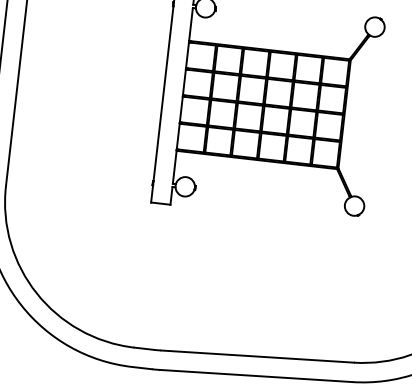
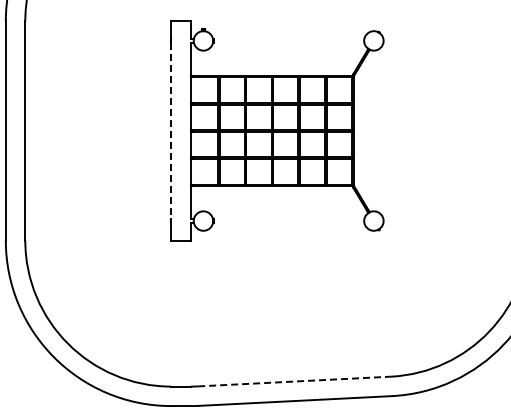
line: (163, 94) -> (171, 131), solid -> dashed
line: (257, 356) -> (294, 381), solid -> dashed

